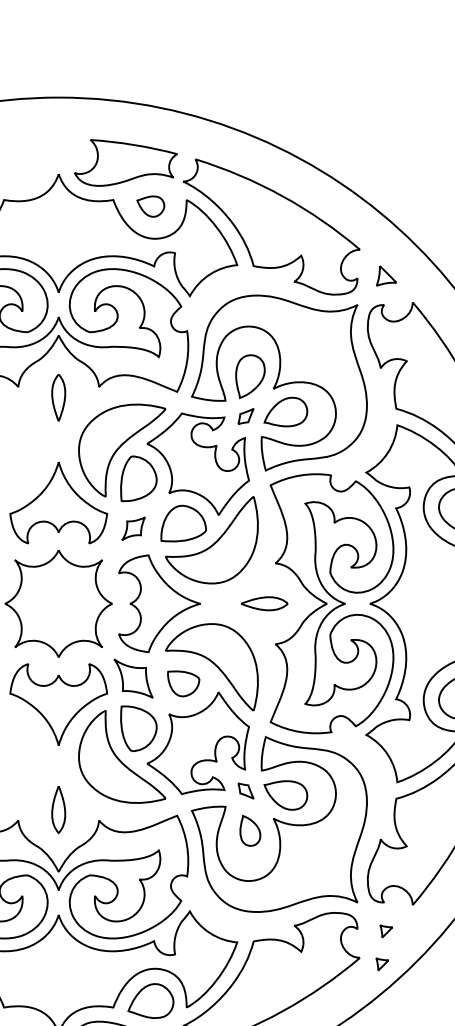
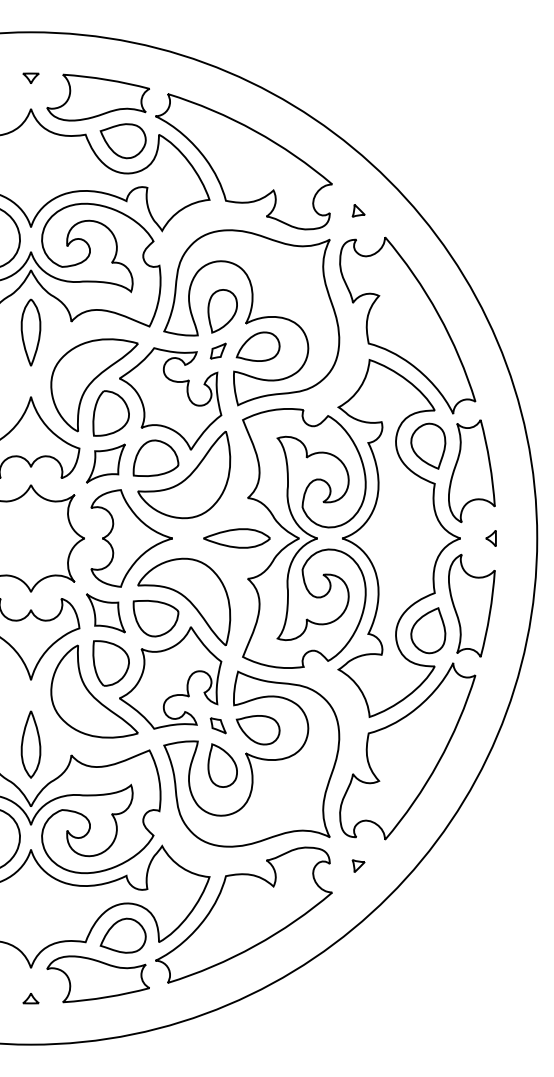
part: (58, 142) -> (30, 77), added
part: (150, 206) -> (122, 141), size x1.67
part: (386, 275) -> (358, 210), size x0.62
part: (58, 397) -> (30, 332), size x1.43
part: (133, 528) -> (105, 463), size x1.67
part: (264, 603) -> (236, 538), size x1.43
part: (183, 683) -> (155, 618), size x1.43
part: (58, 809) -> (30, 744), size x1.43
part: (250, 830) -> (222, 765), size x1.43
part: (382, 963) -> (354, 898), removed

